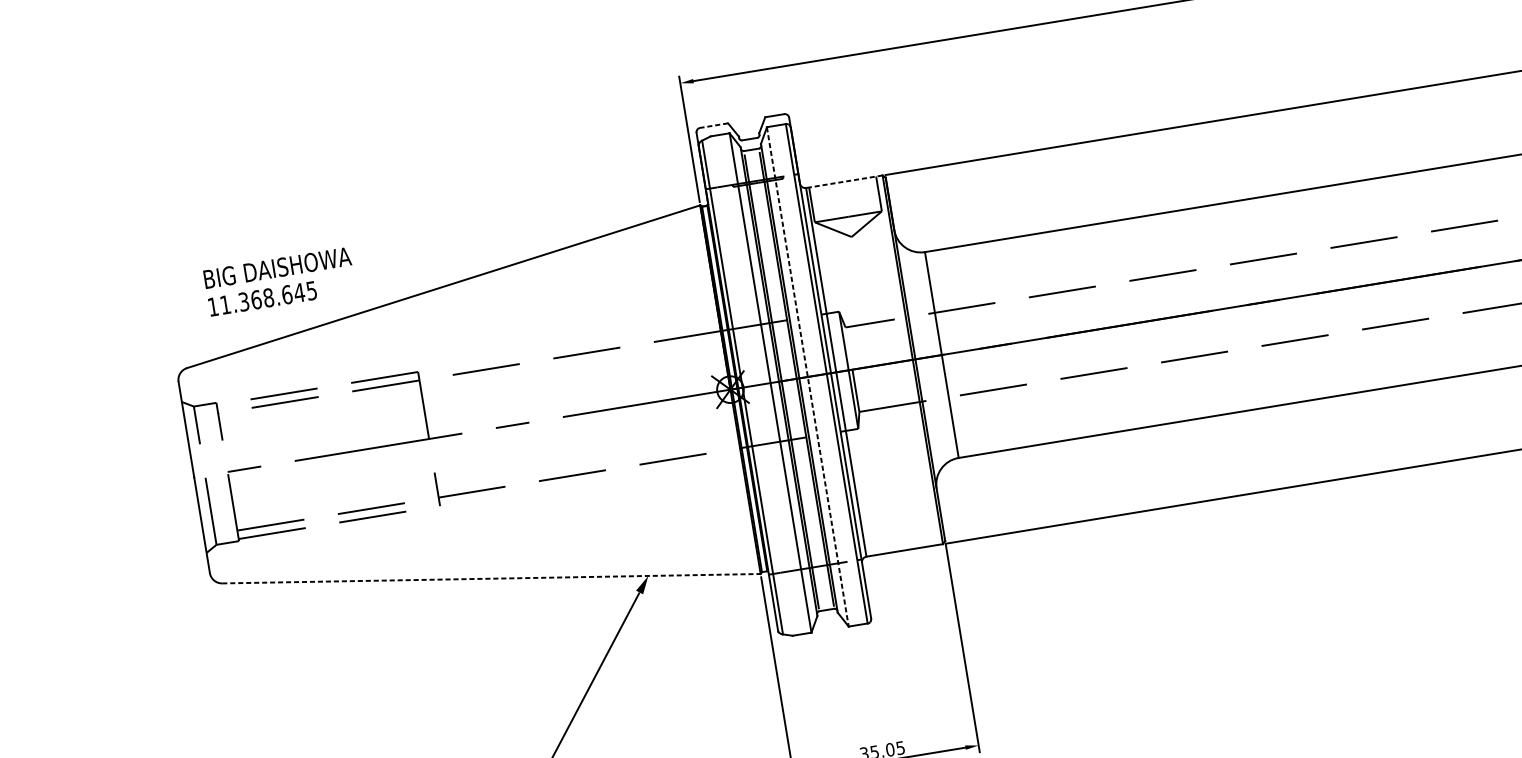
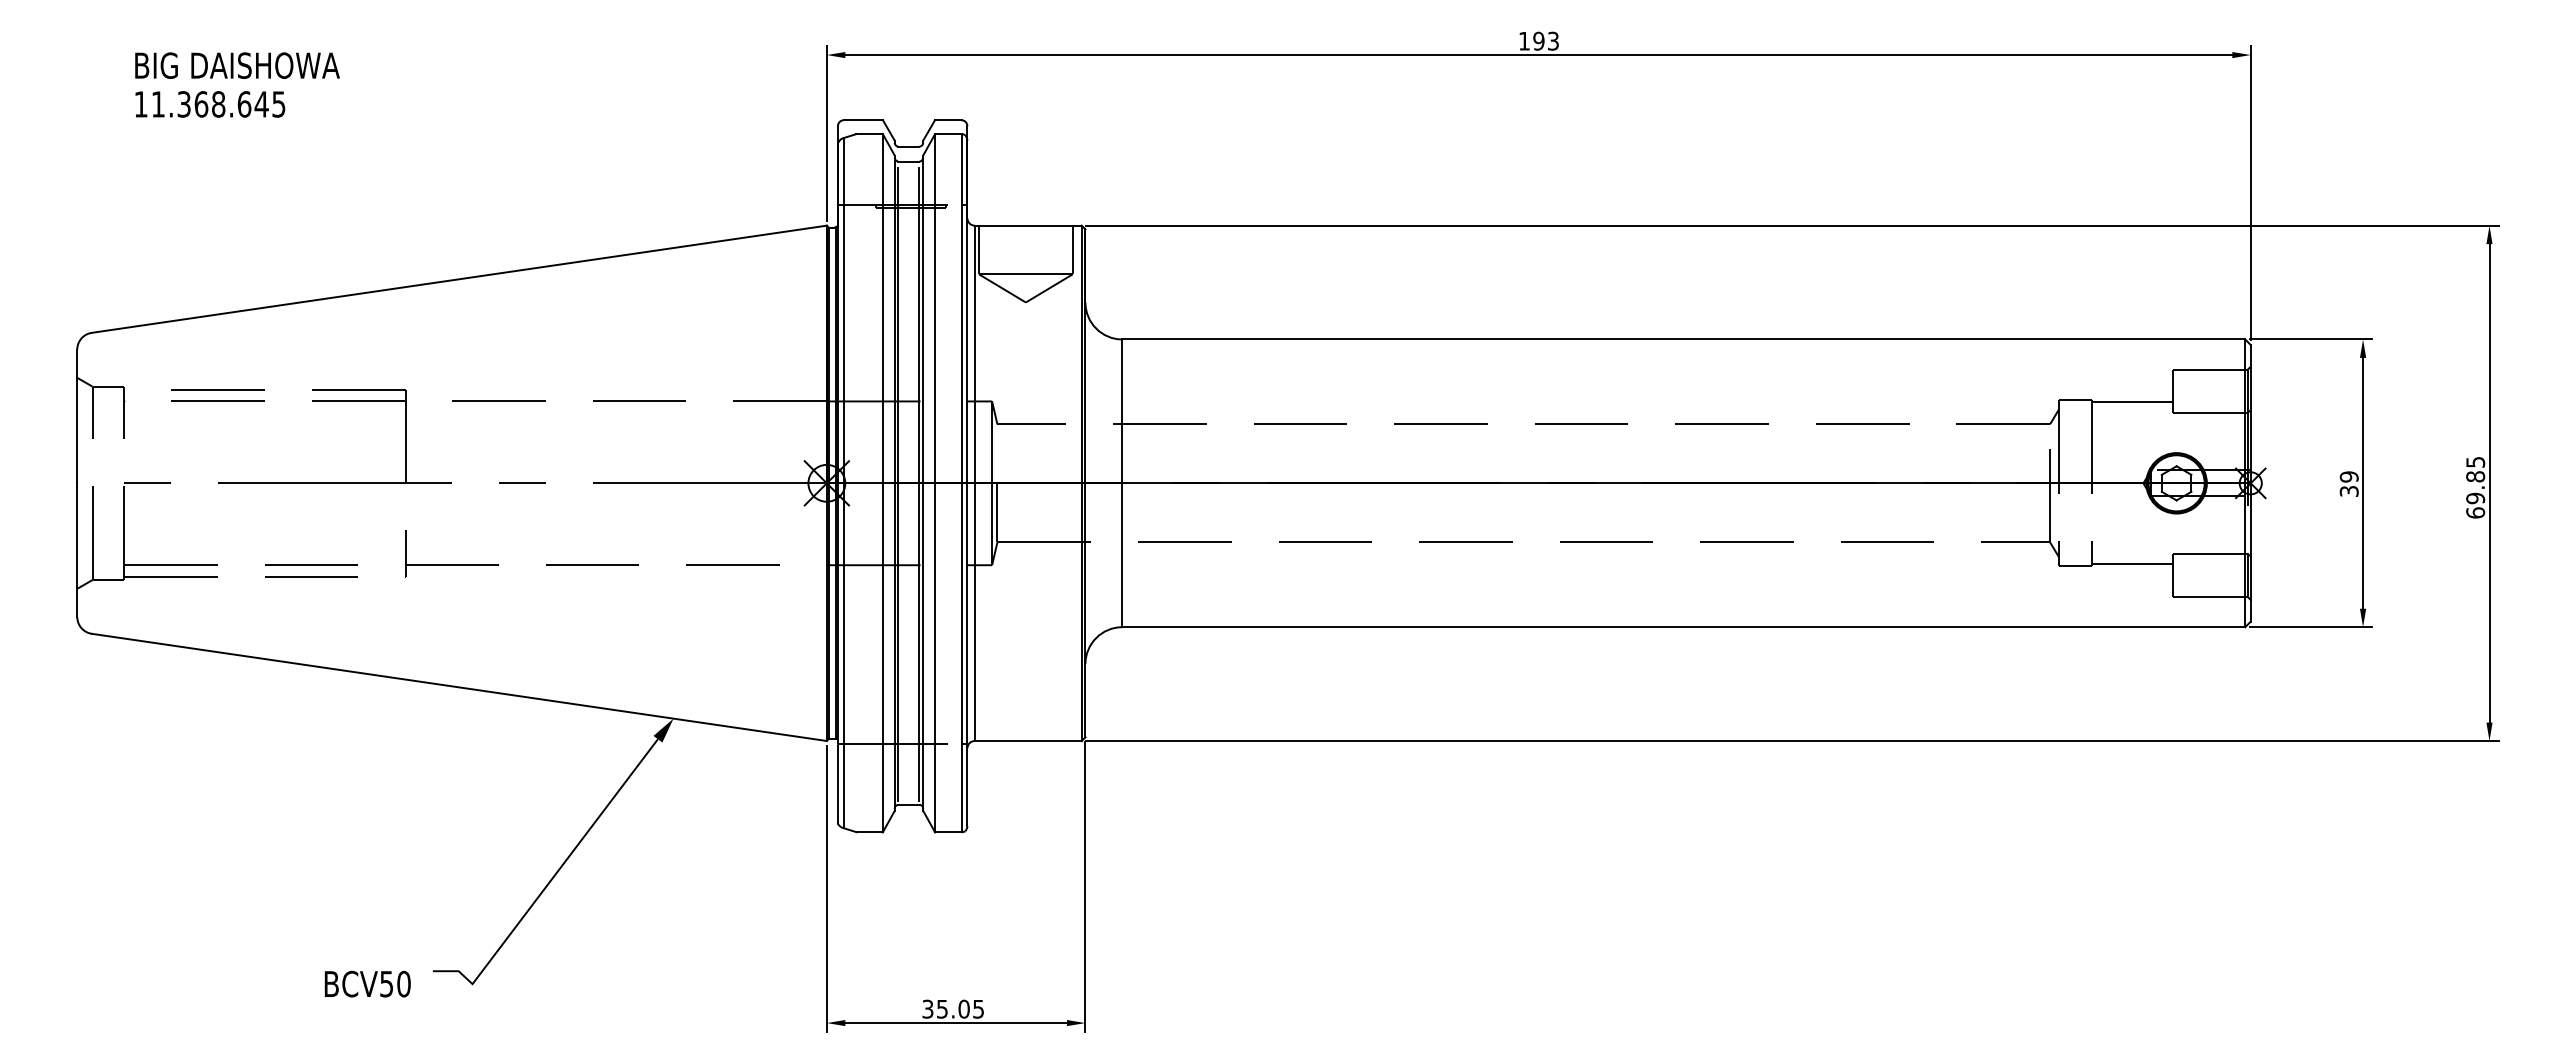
line: (714, 125) -> (863, 120), dashed -> solid
line: (843, 181) -> (1027, 225), dashed -> solid
text: (279, 281) -> (237, 84), moved
line: (807, 377) -> (934, 483), dashed -> solid
line: (491, 578) -> (459, 687), dashed -> solid

